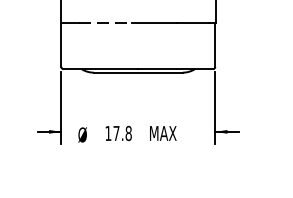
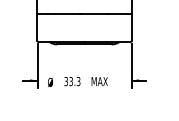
line: (105, 23) -> (64, 14), dashed -> solid
text: (118, 133) -> (72, 81), 17.8 -> 33.3

